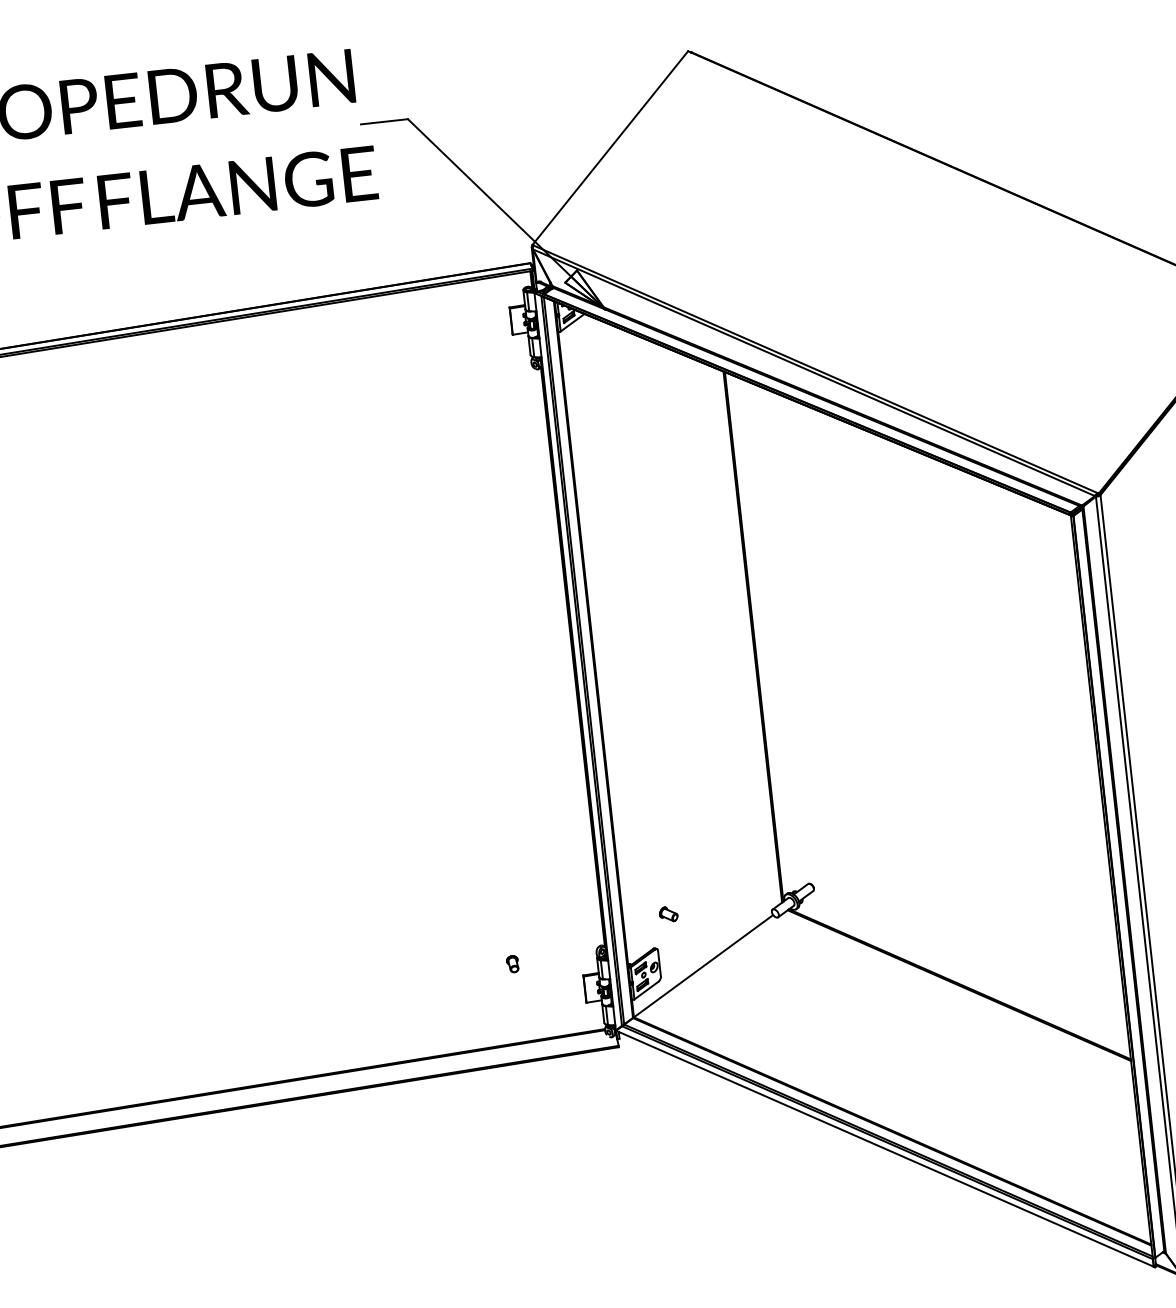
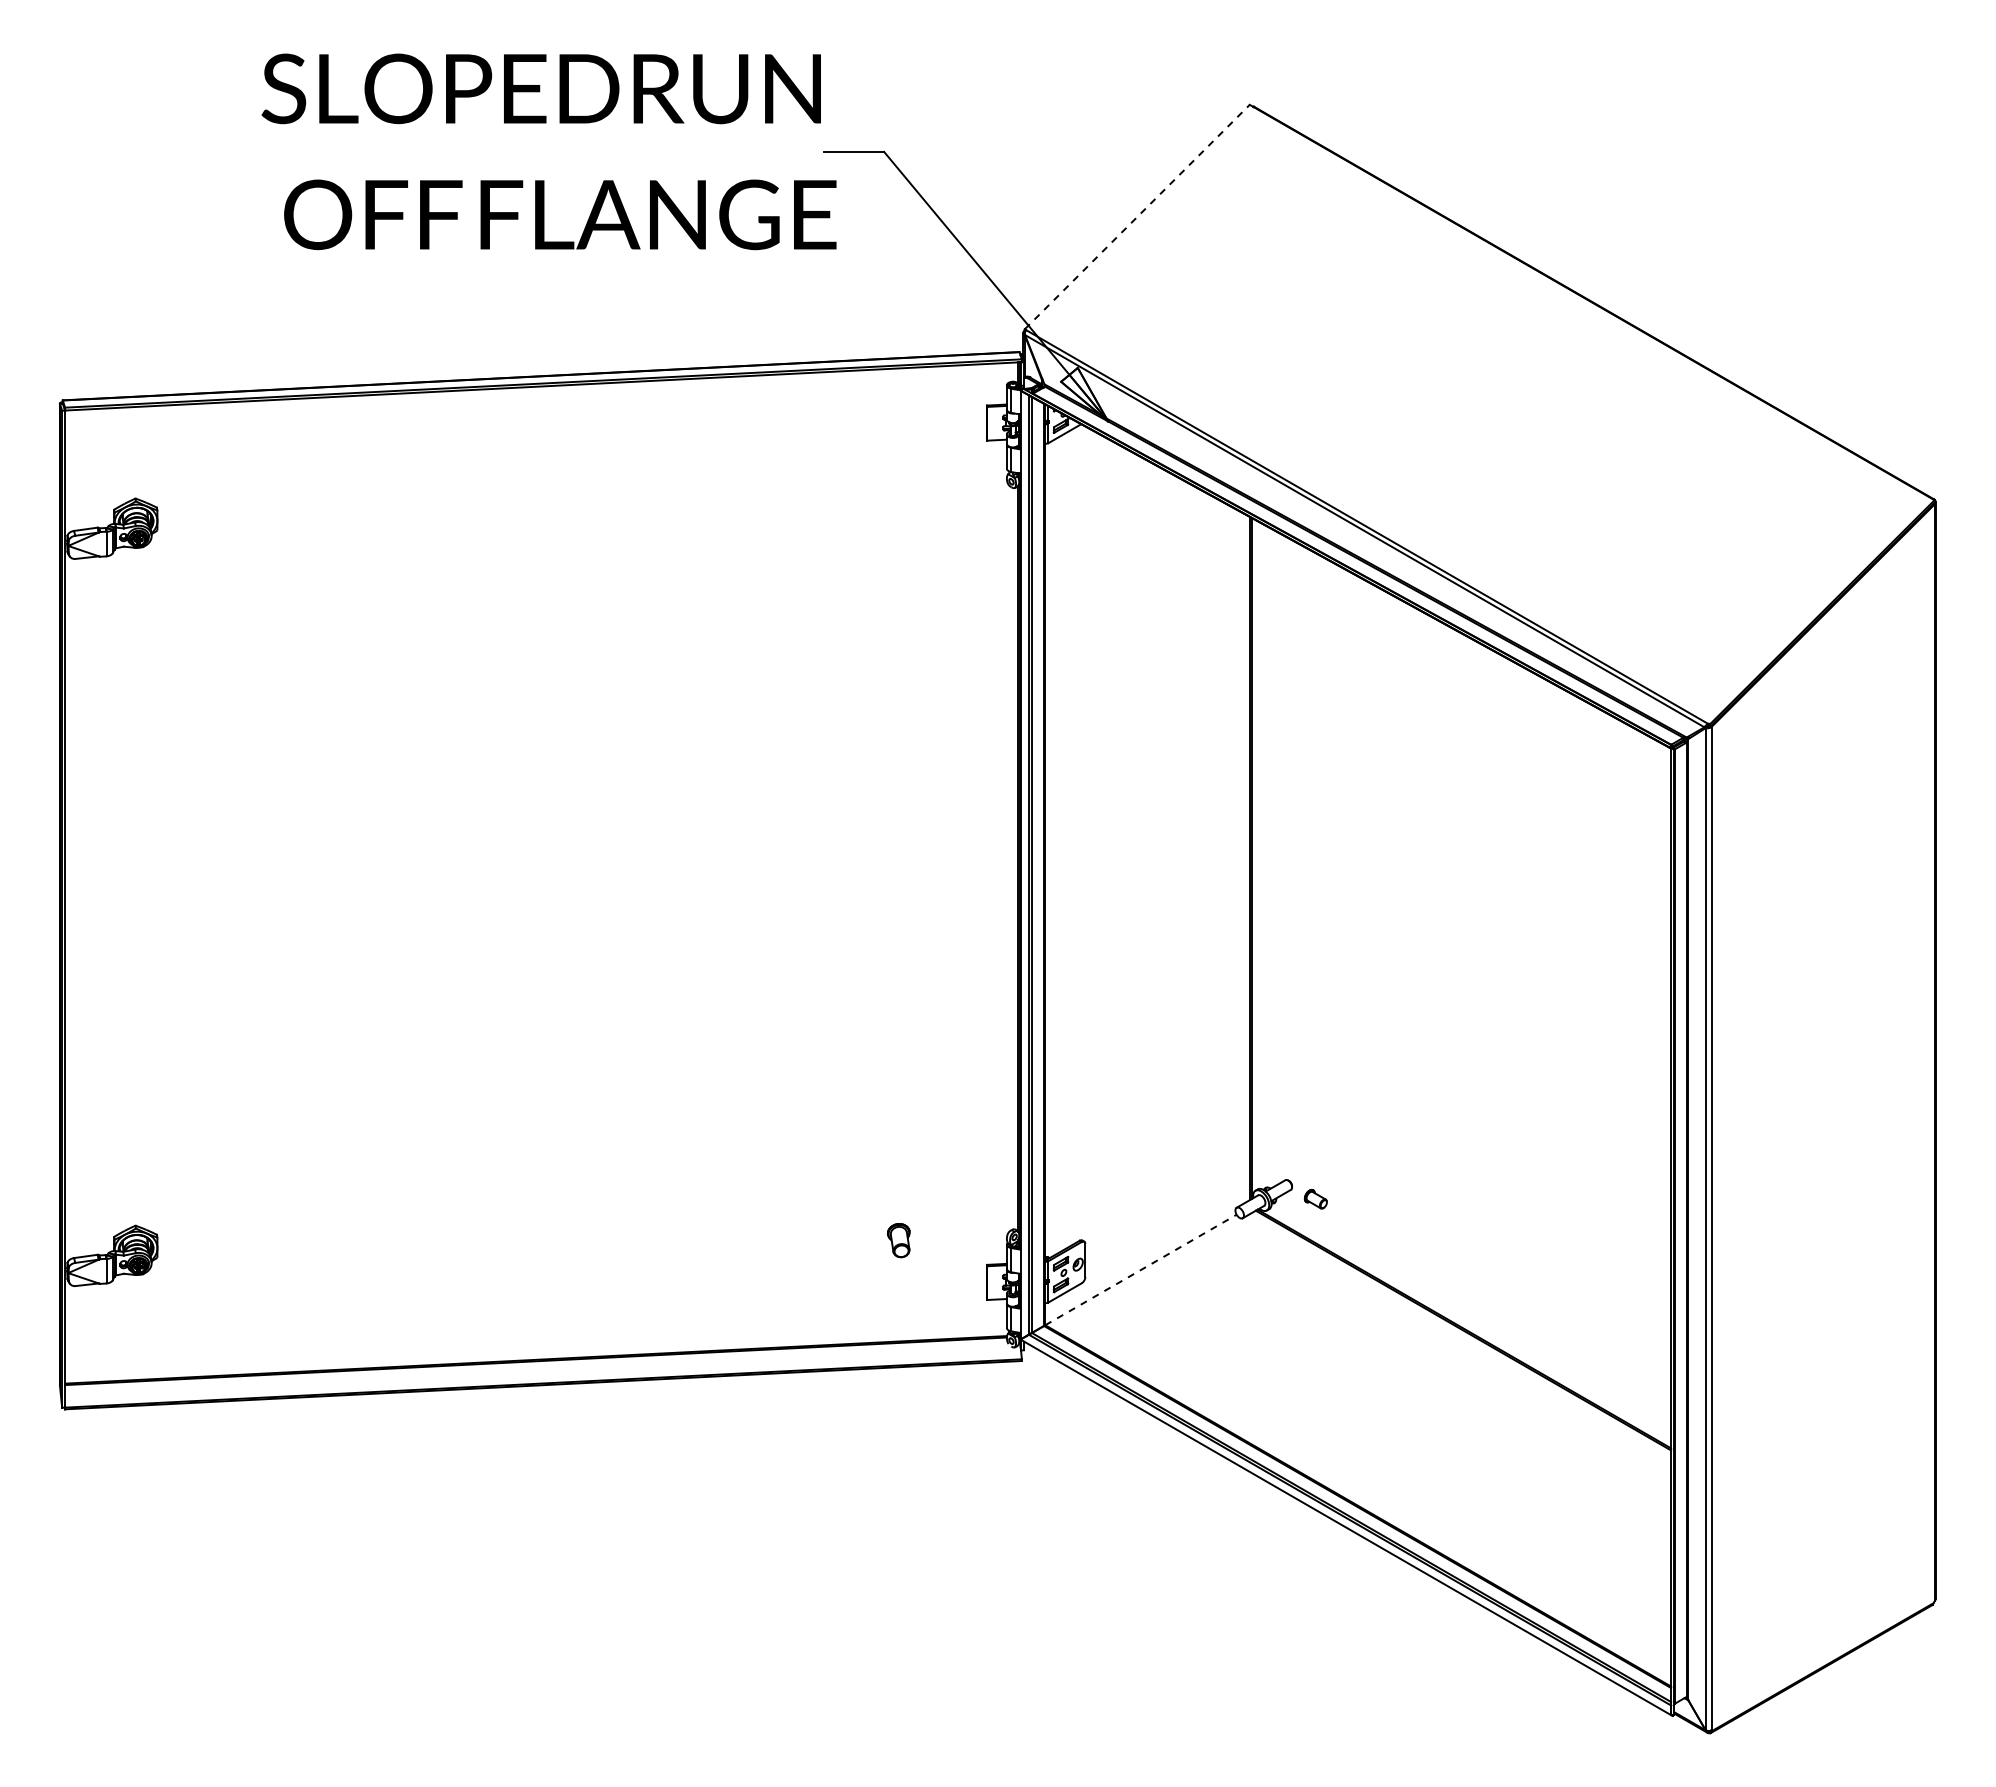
line: (610, 148) -> (1137, 217), solid -> dashed
part: (668, 913) -> (1315, 1198), moved
part: (512, 964) -> (898, 1240), size x1.6
line: (703, 965) -> (1141, 1269), solid -> dashed

